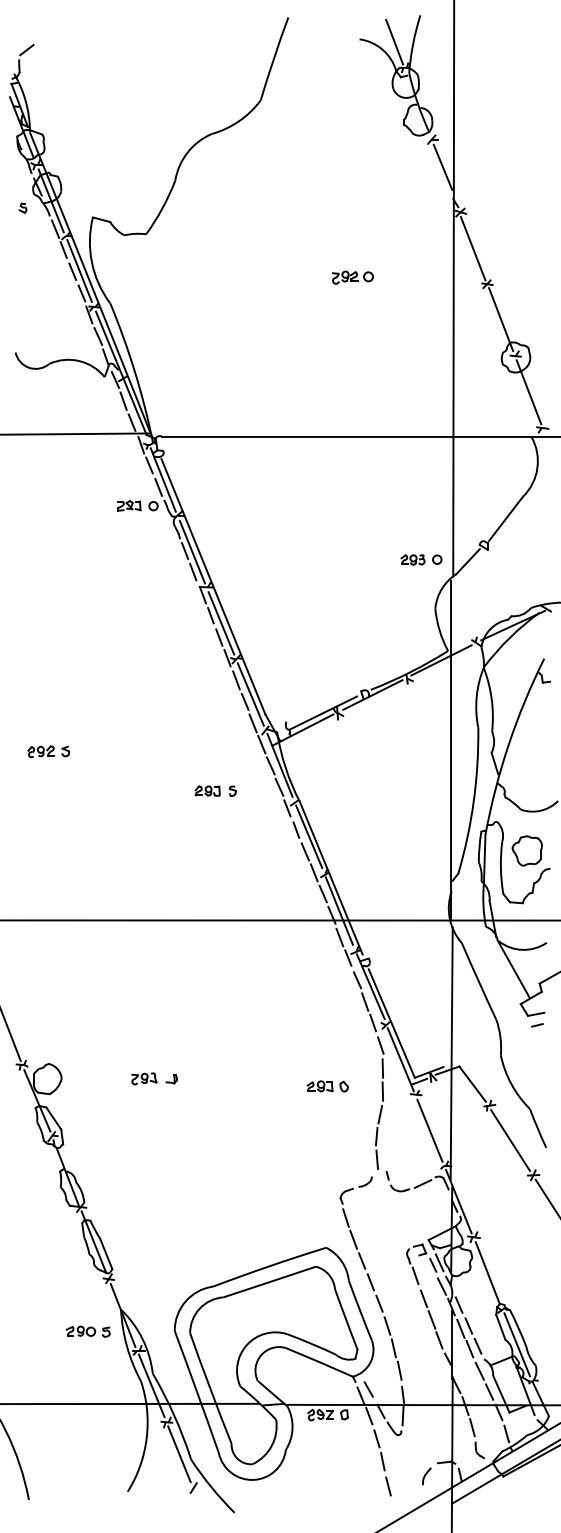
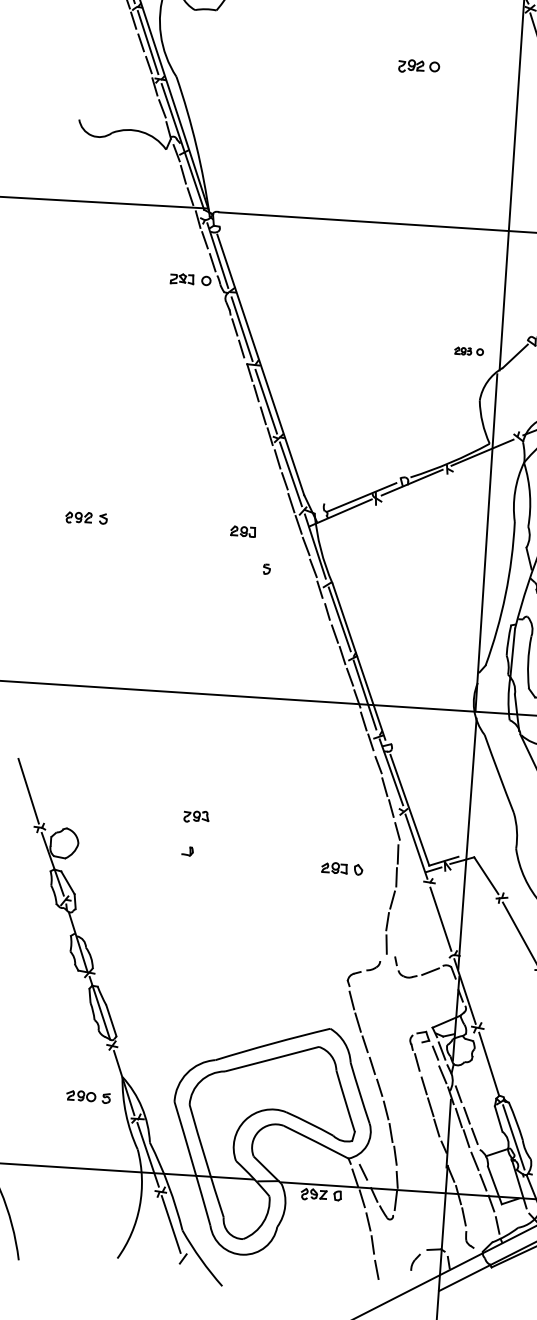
part: (421, 559) -> (469, 351), size x0.7
part: (207, 790) -> (243, 531), moved
part: (144, 1078) -> (196, 816), moved

